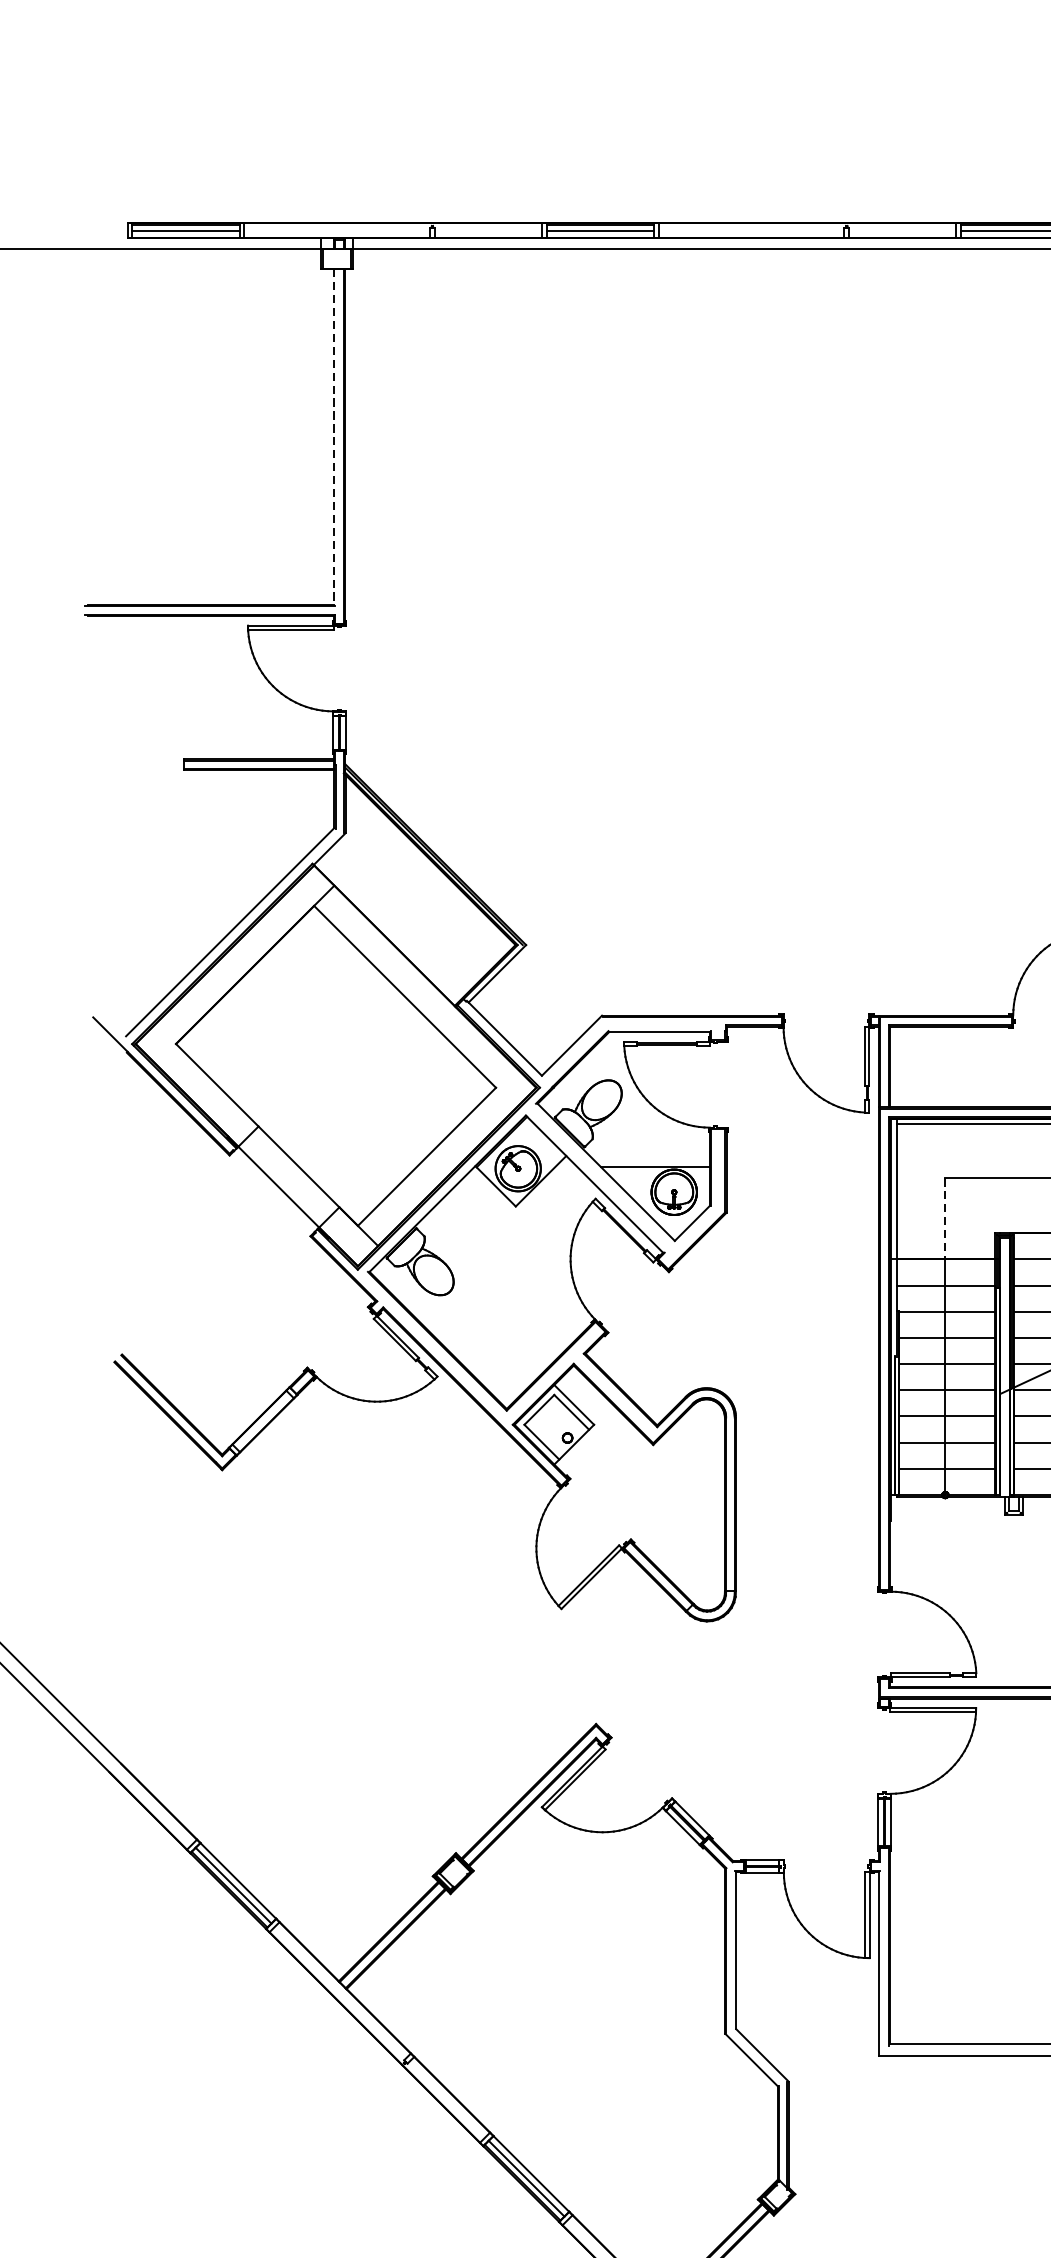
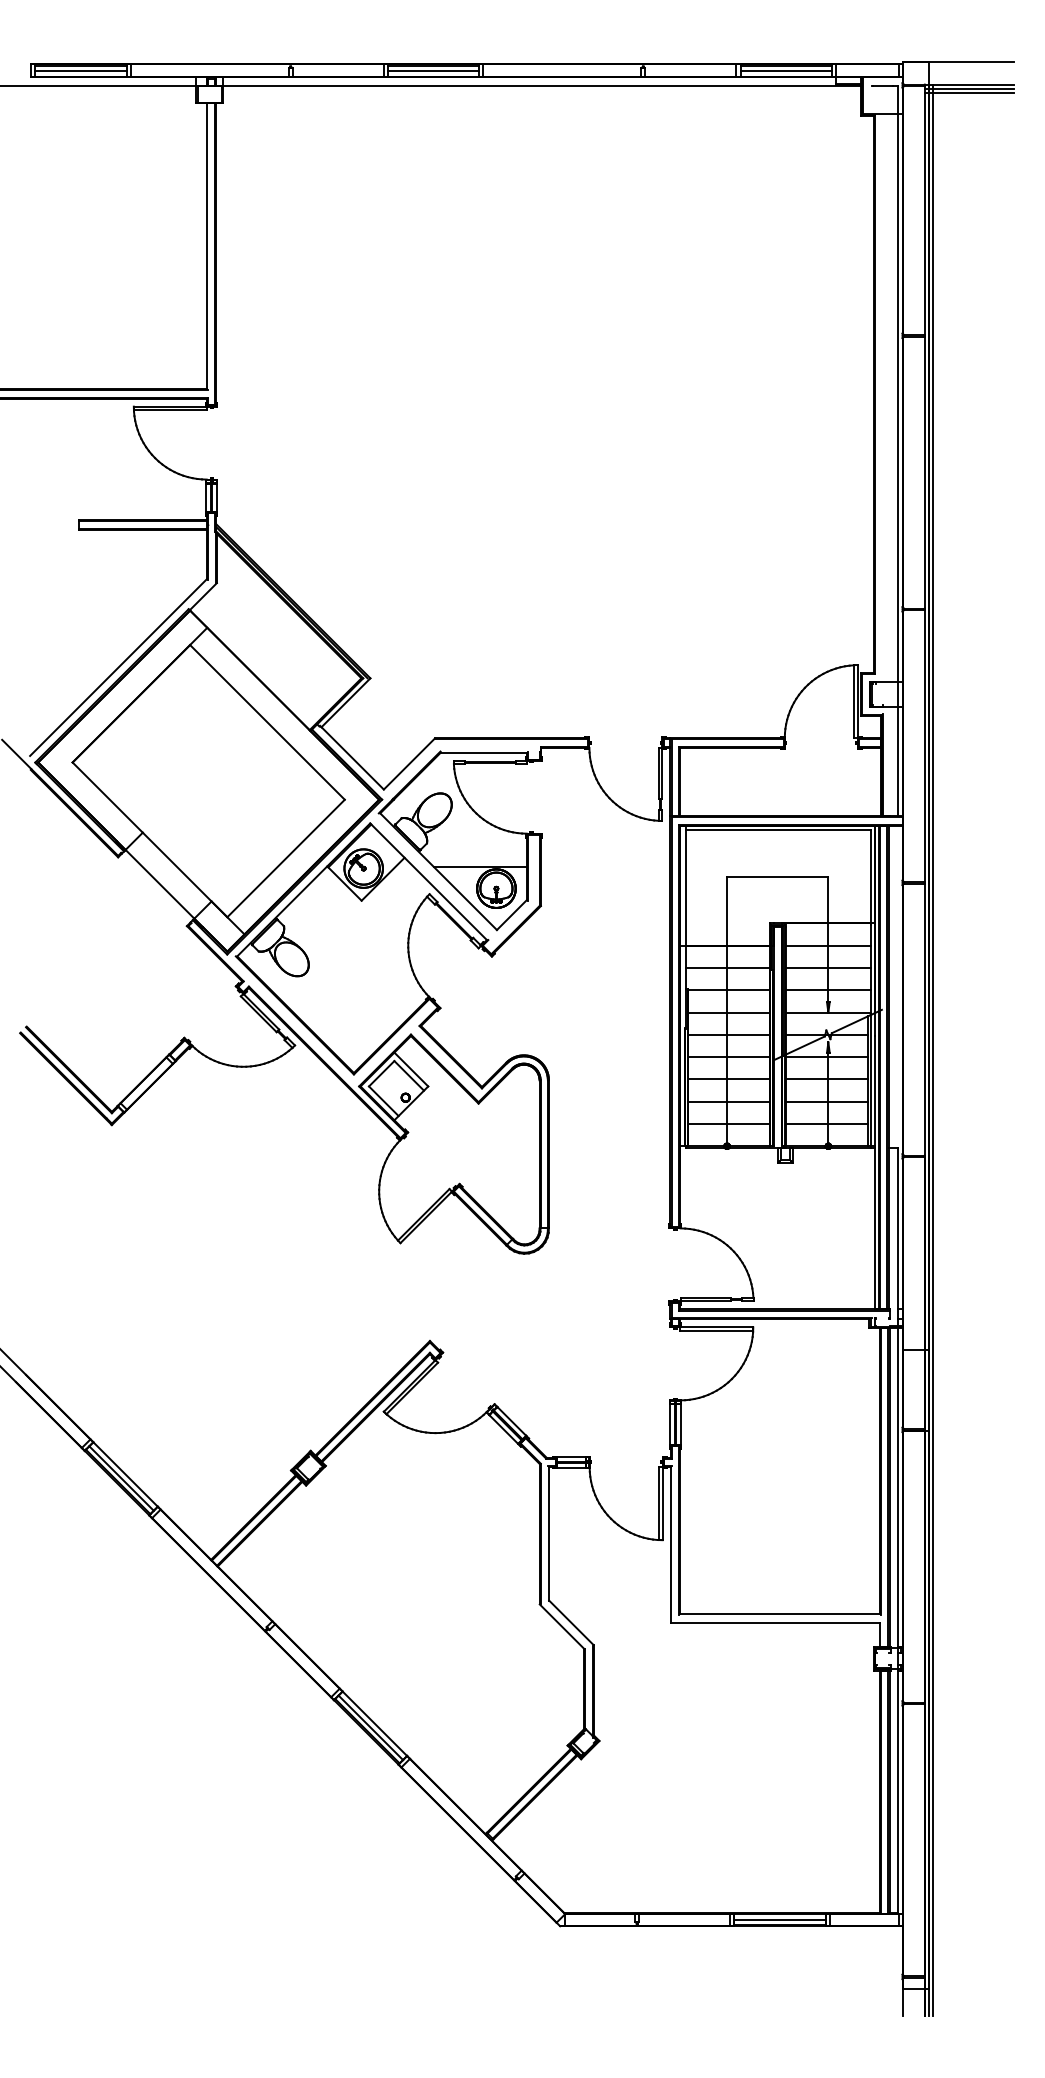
line: (334, 437) -> (207, 246), dashed -> solid
line: (945, 1219) -> (727, 911), dashed -> solid

